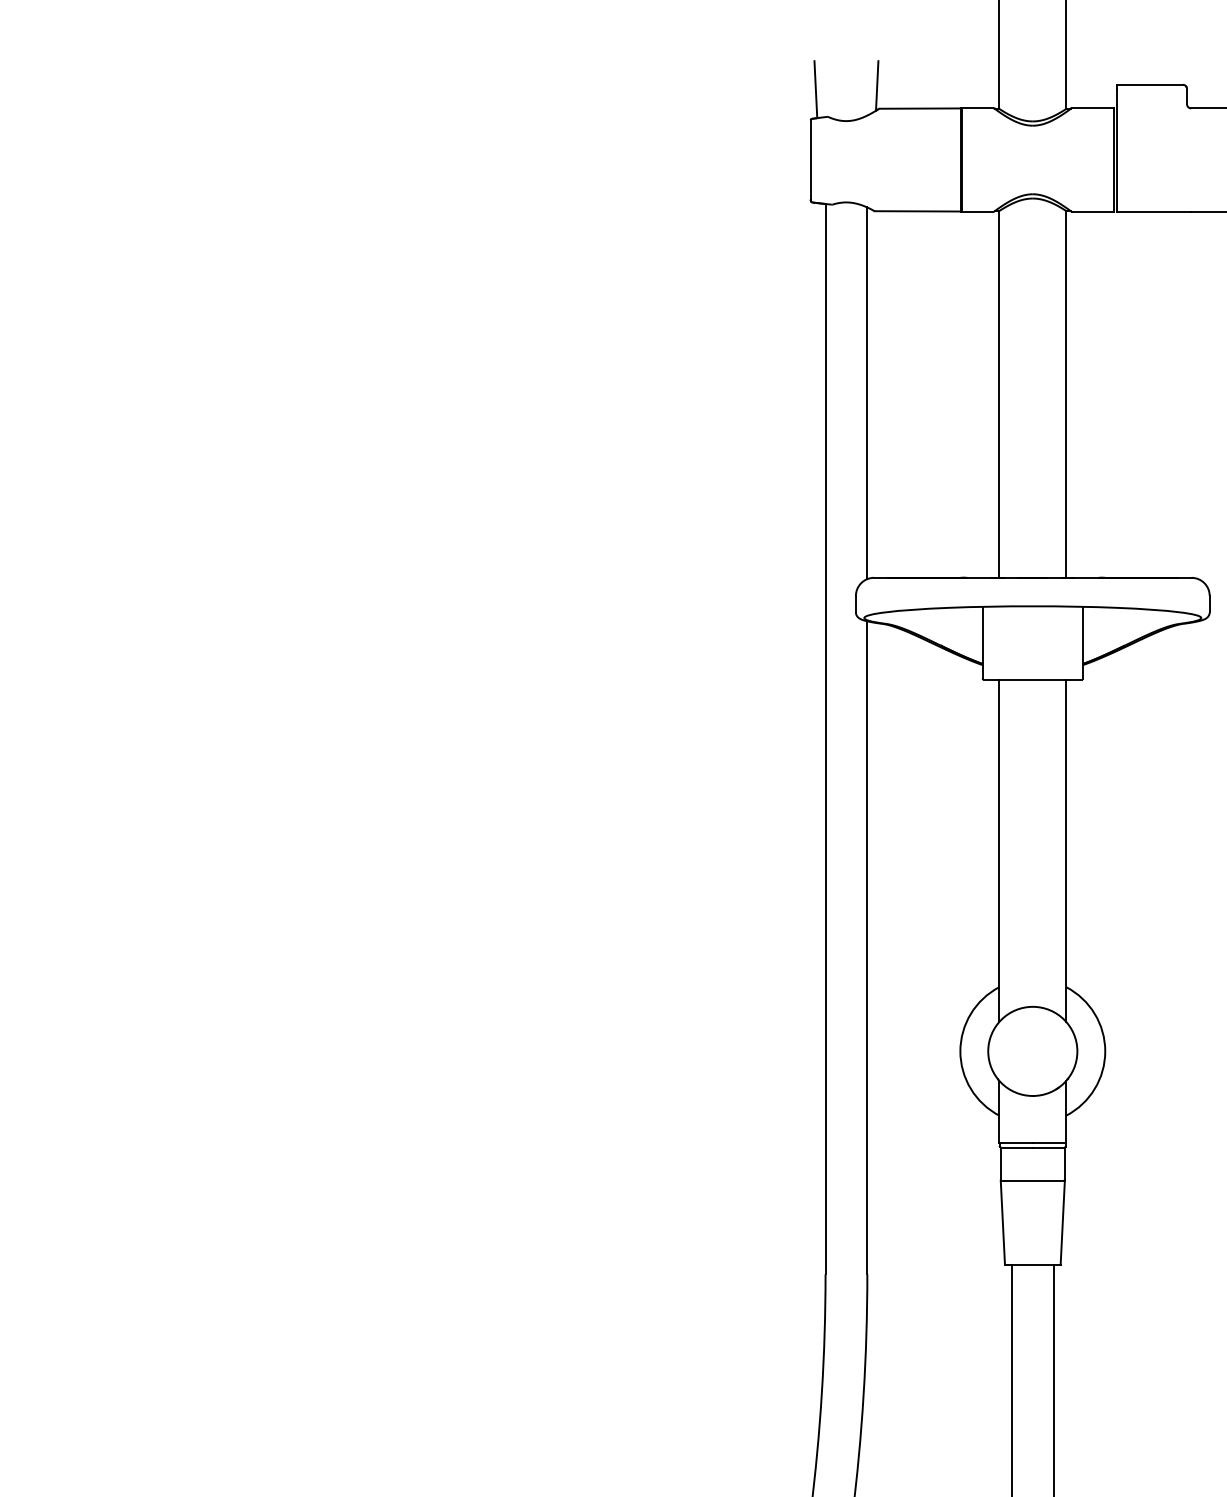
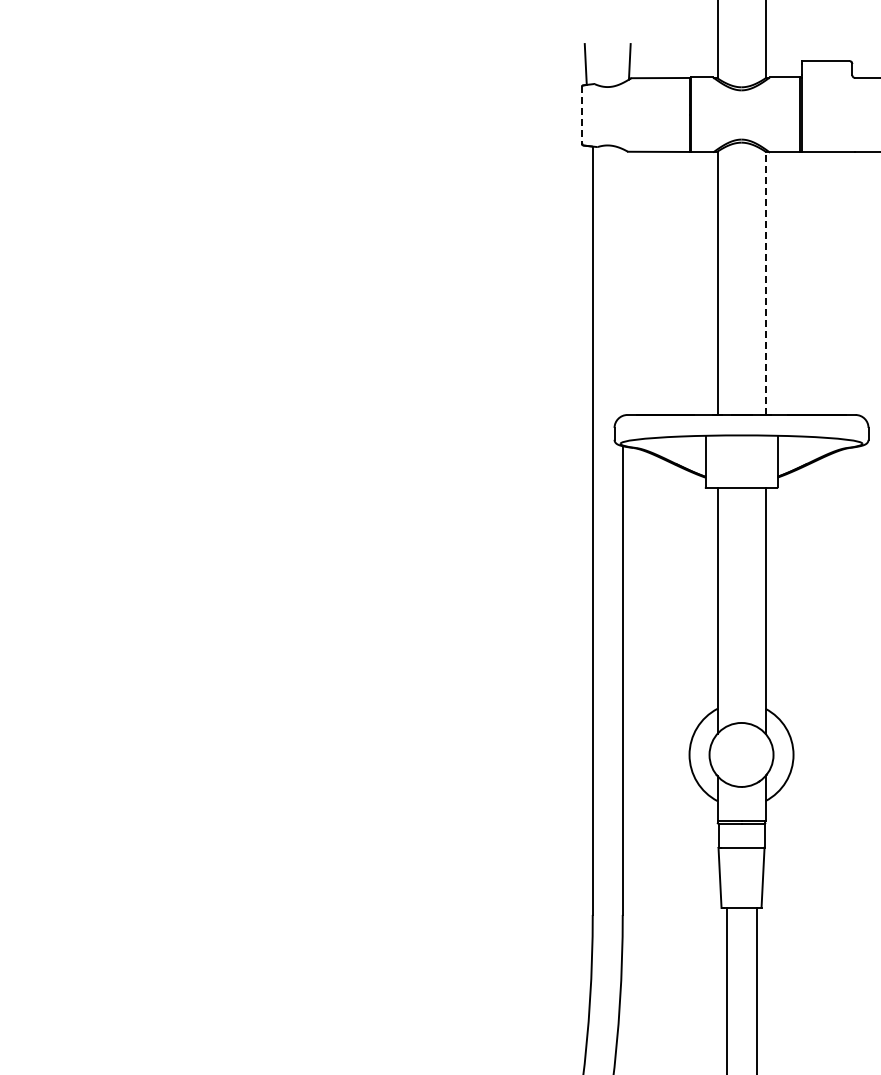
line: (811, 160) -> (582, 115), solid -> dashed
line: (867, 393) -> (622, 282), removed
line: (1066, 394) -> (765, 283), solid -> dashed

